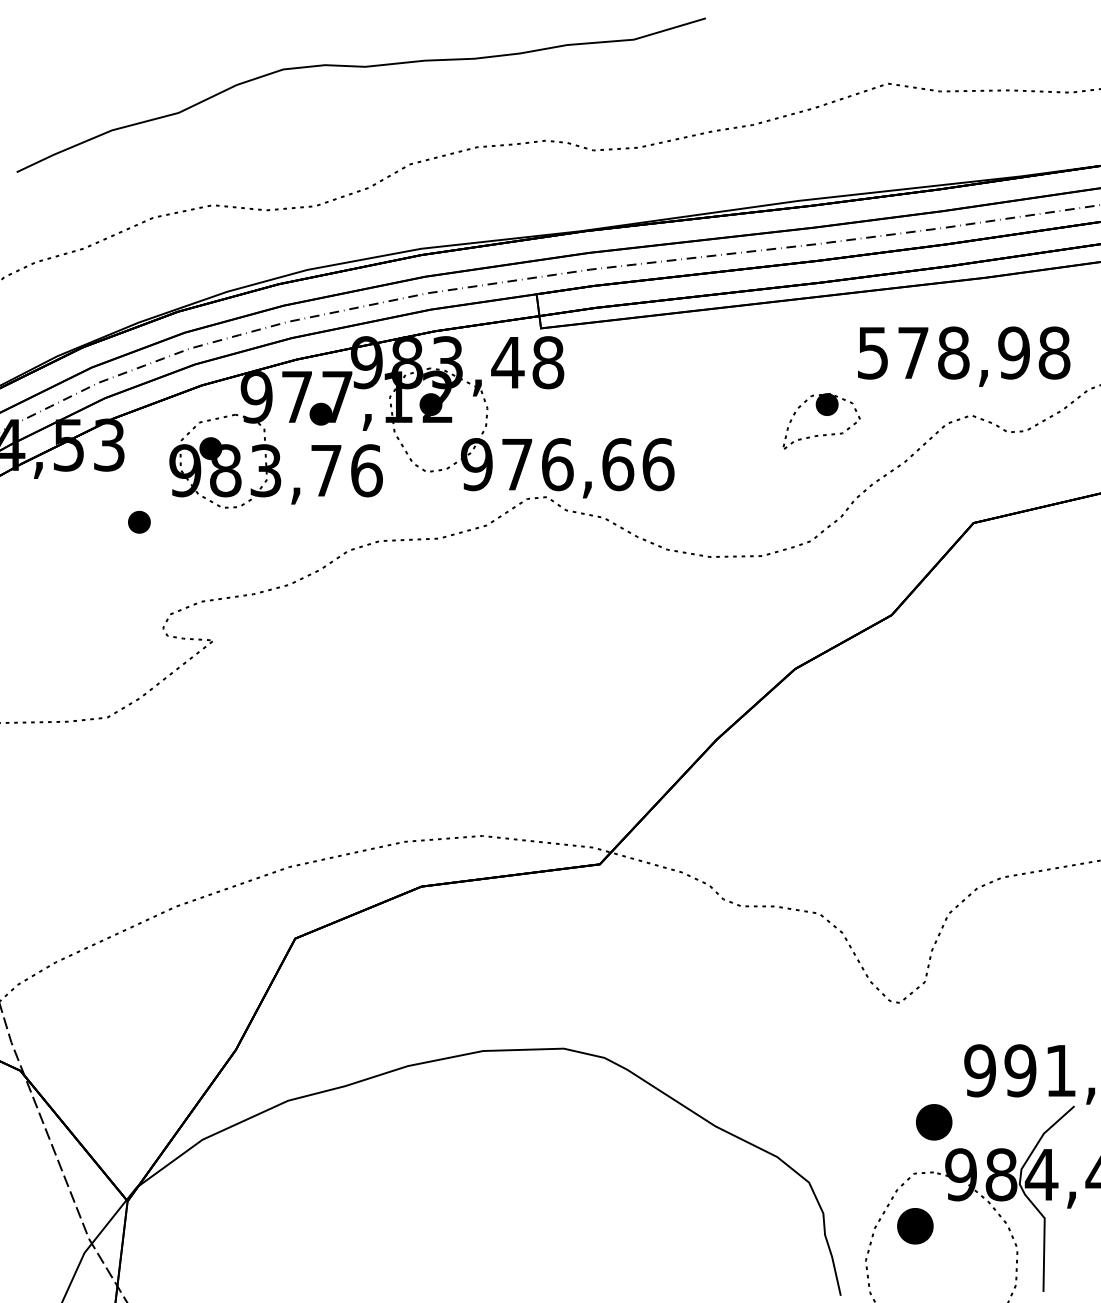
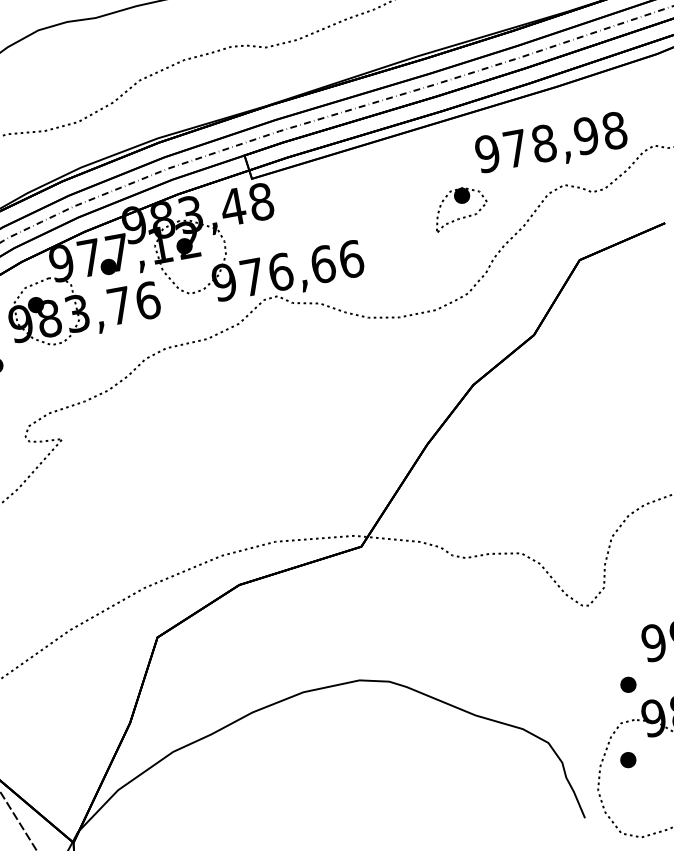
text: (872, 352) -> (487, 153), 578,98 -> 978,98
part: (934, 1122) -> (628, 684), size x0.62
part: (914, 1226) -> (627, 760), size x0.62

